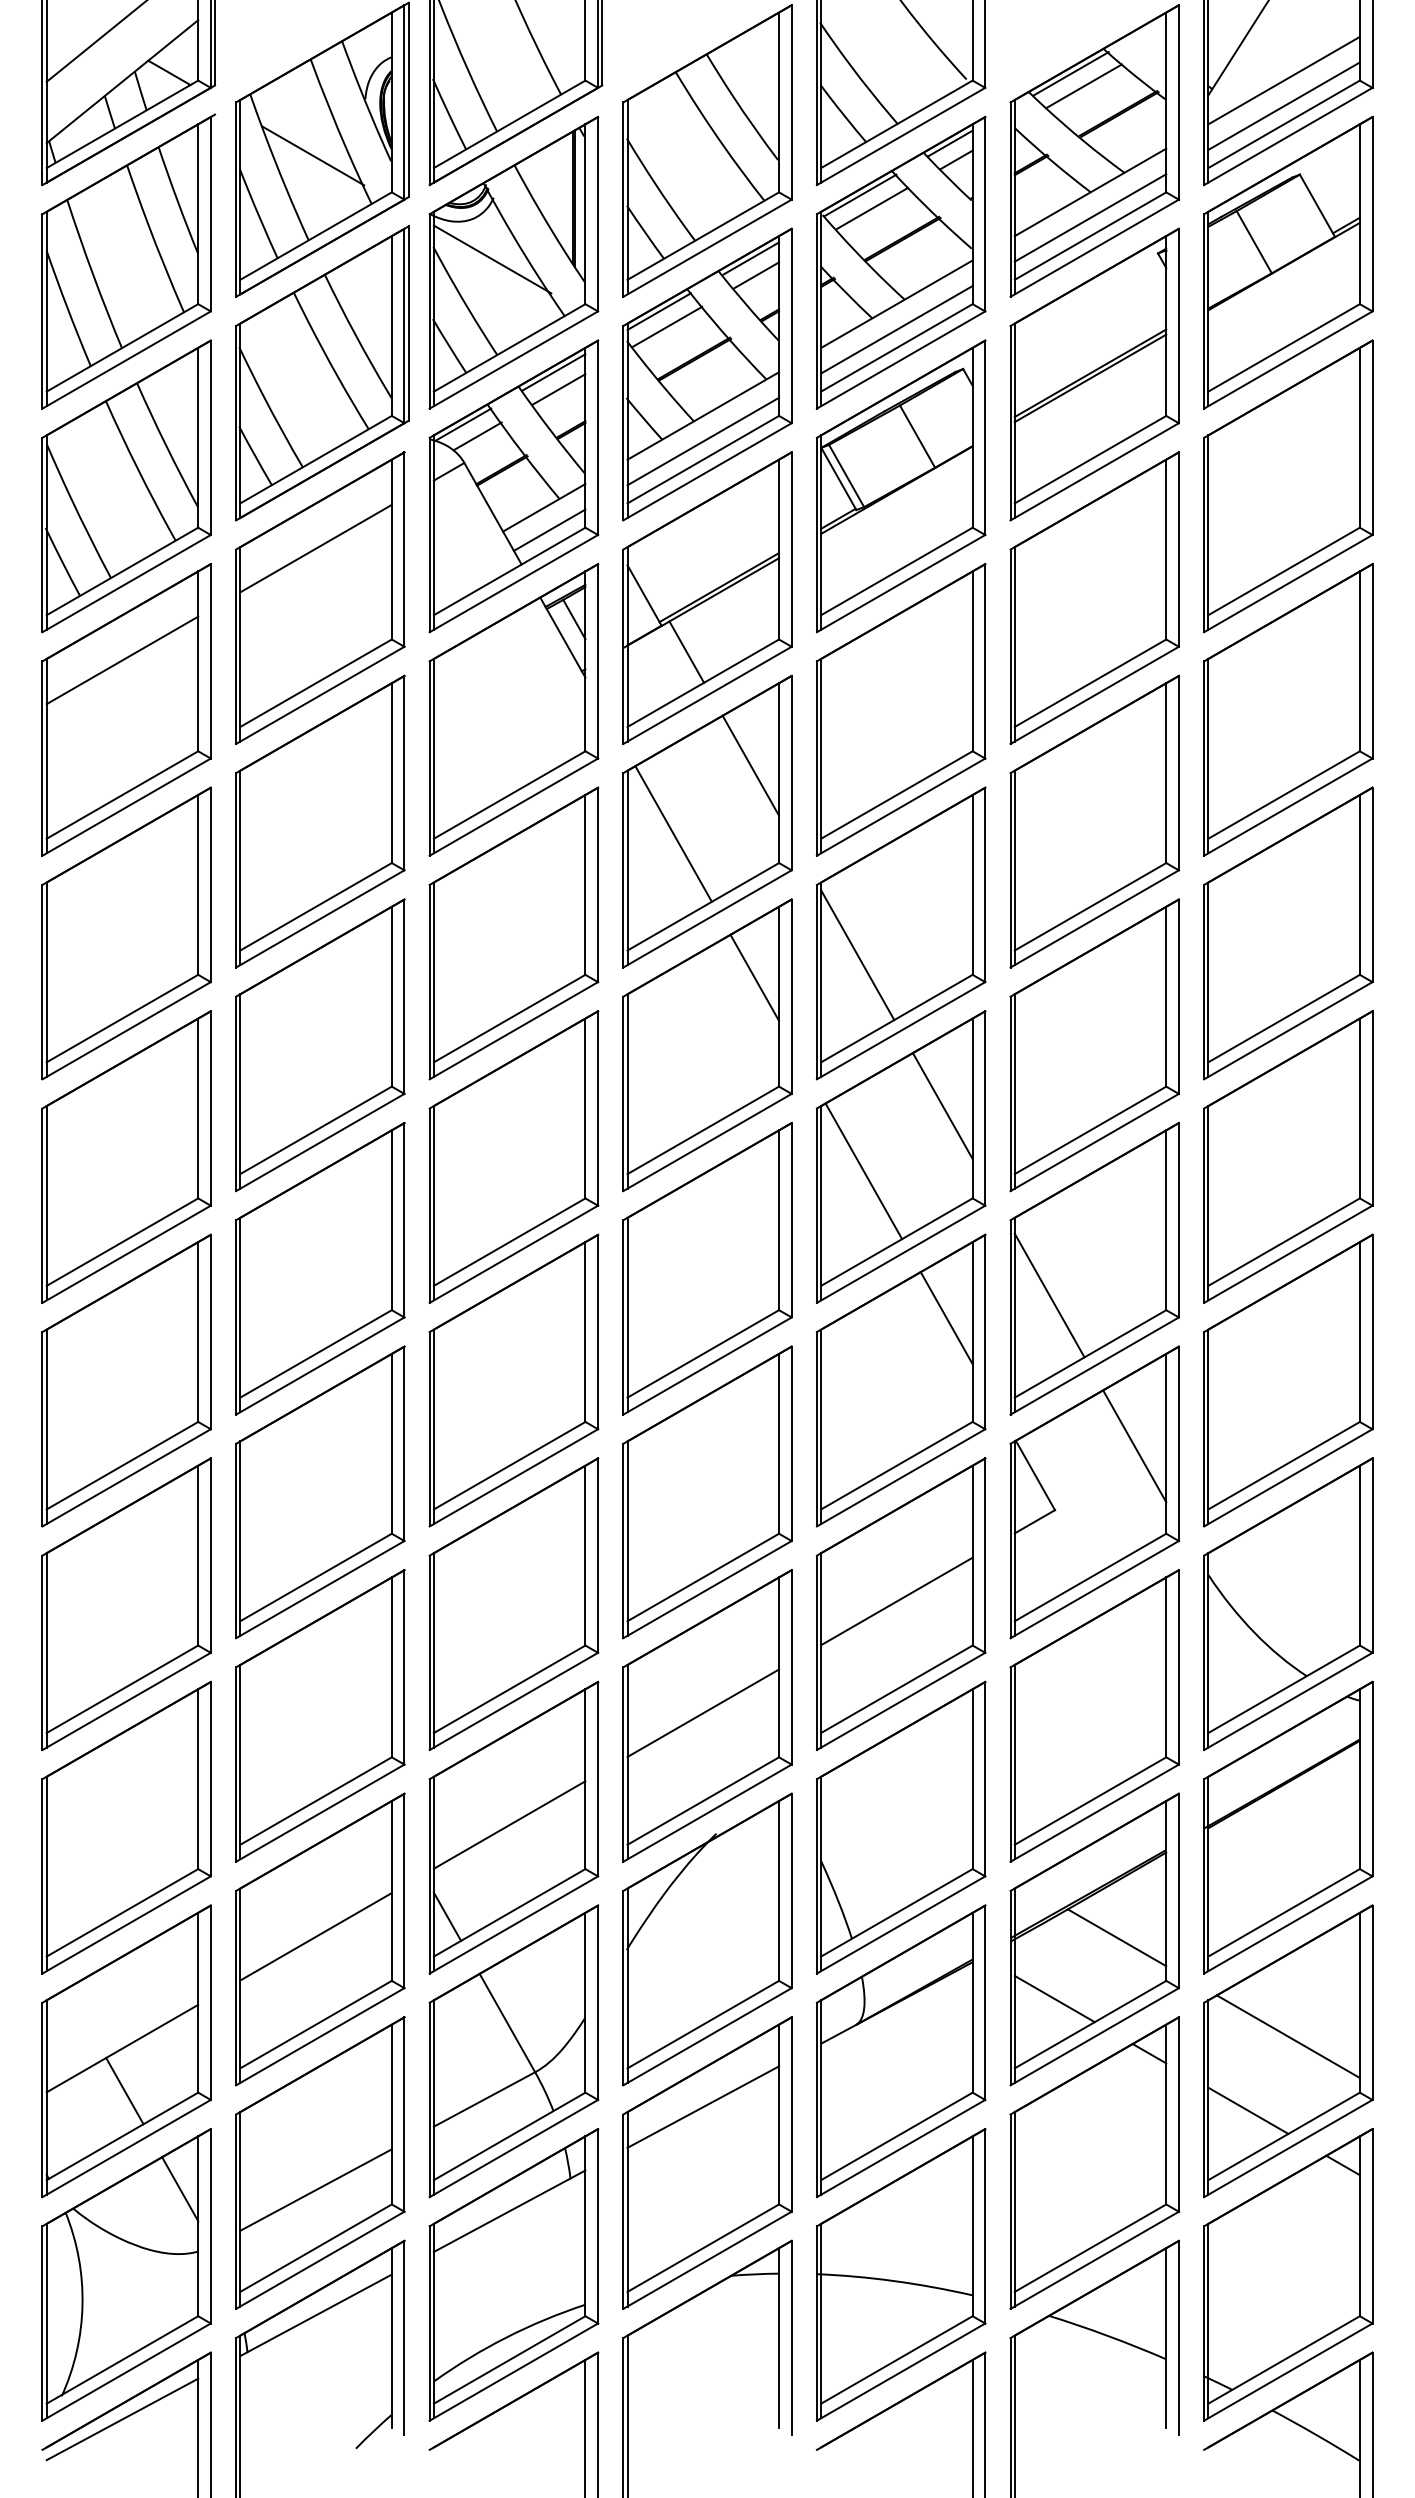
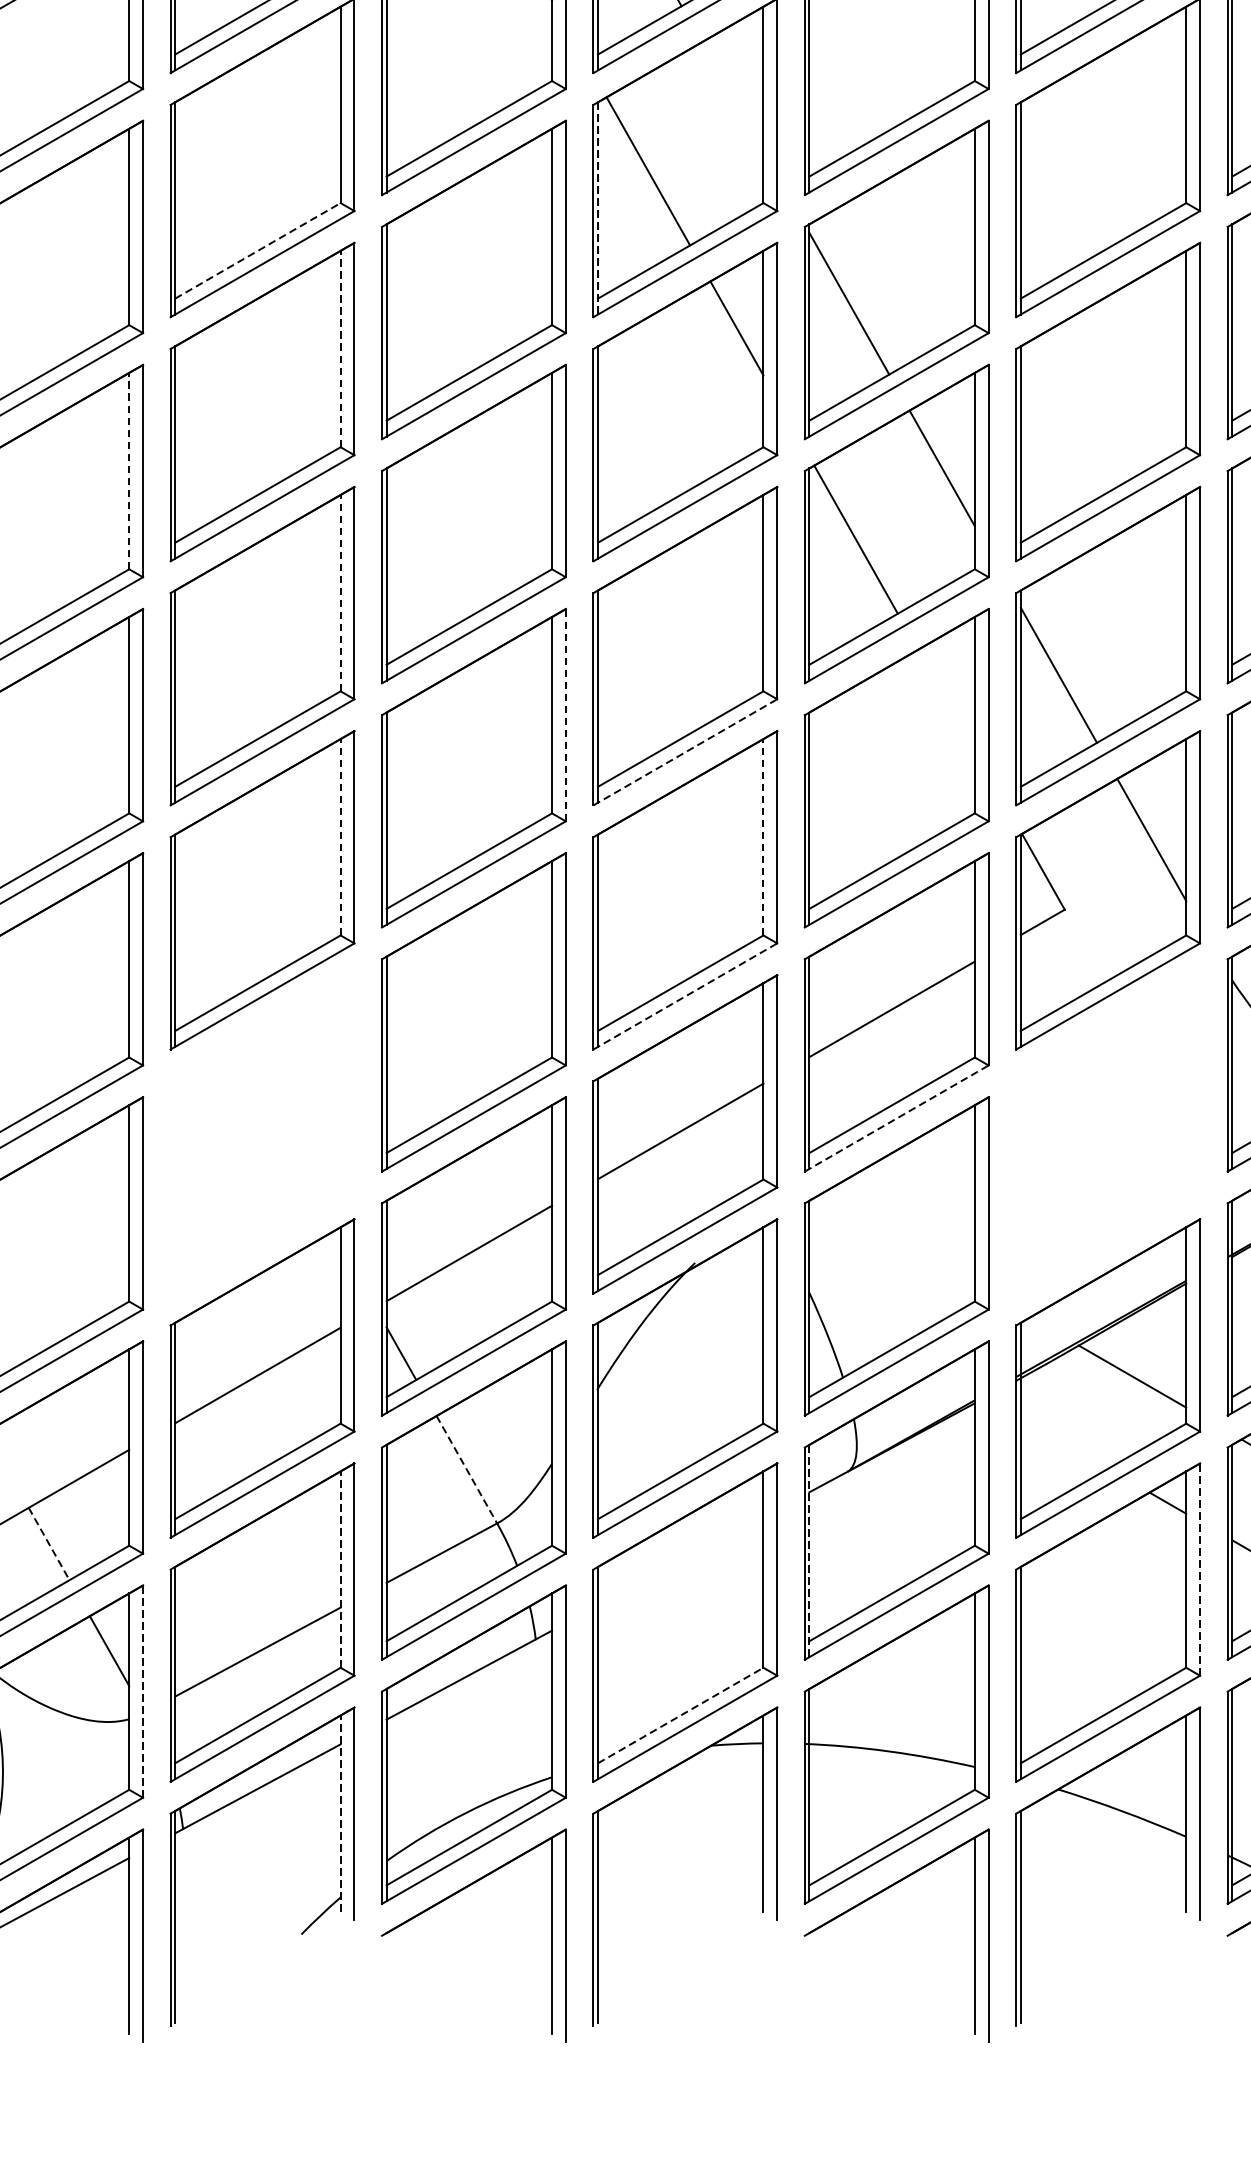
line: (750, 765) -> (732, 96), removed
line: (627, 868) -> (597, 209), solid -> dashed
line: (316, 906) -> (258, 250), solid -> dashed
line: (391, 996) -> (340, 348), solid -> dashed
line: (198, 1108) -> (129, 471), solid -> dashed
line: (391, 1220) -> (340, 593), solid -> dashed
line: (946, 1318) -> (946, 700), removed
line: (598, 1331) -> (566, 714), solid -> dashed
line: (707, 1365) -> (685, 751), solid -> dashed
line: (391, 1443) -> (340, 836), solid -> dashed
line: (779, 1443) -> (763, 836), solid -> dashed
line: (707, 1589) -> (685, 996), solid -> dashed
line: (901, 1701) -> (897, 1118), solid -> dashed
part: (320, 1715) -> (262, 1133), removed
part: (1094, 1715) -> (1107, 1133), removed
line: (1054, 1998) -> (1064, 1442), removed
line: (507, 2023) -> (466, 1470), solid -> dashed
line: (125, 2091) -> (49, 1544), solid -> dashed
line: (821, 2098) -> (809, 1552), solid -> dashed
line: (703, 2106) -> (680, 1560), removed
line: (391, 2114) -> (340, 1569), solid -> dashed
line: (1178, 2114) -> (1199, 1569), solid -> dashed
line: (210, 2225) -> (142, 1690), solid -> dashed
line: (703, 2247) -> (680, 1714), solid -> dashed
line: (391, 2338) -> (340, 1814), solid -> dashed

